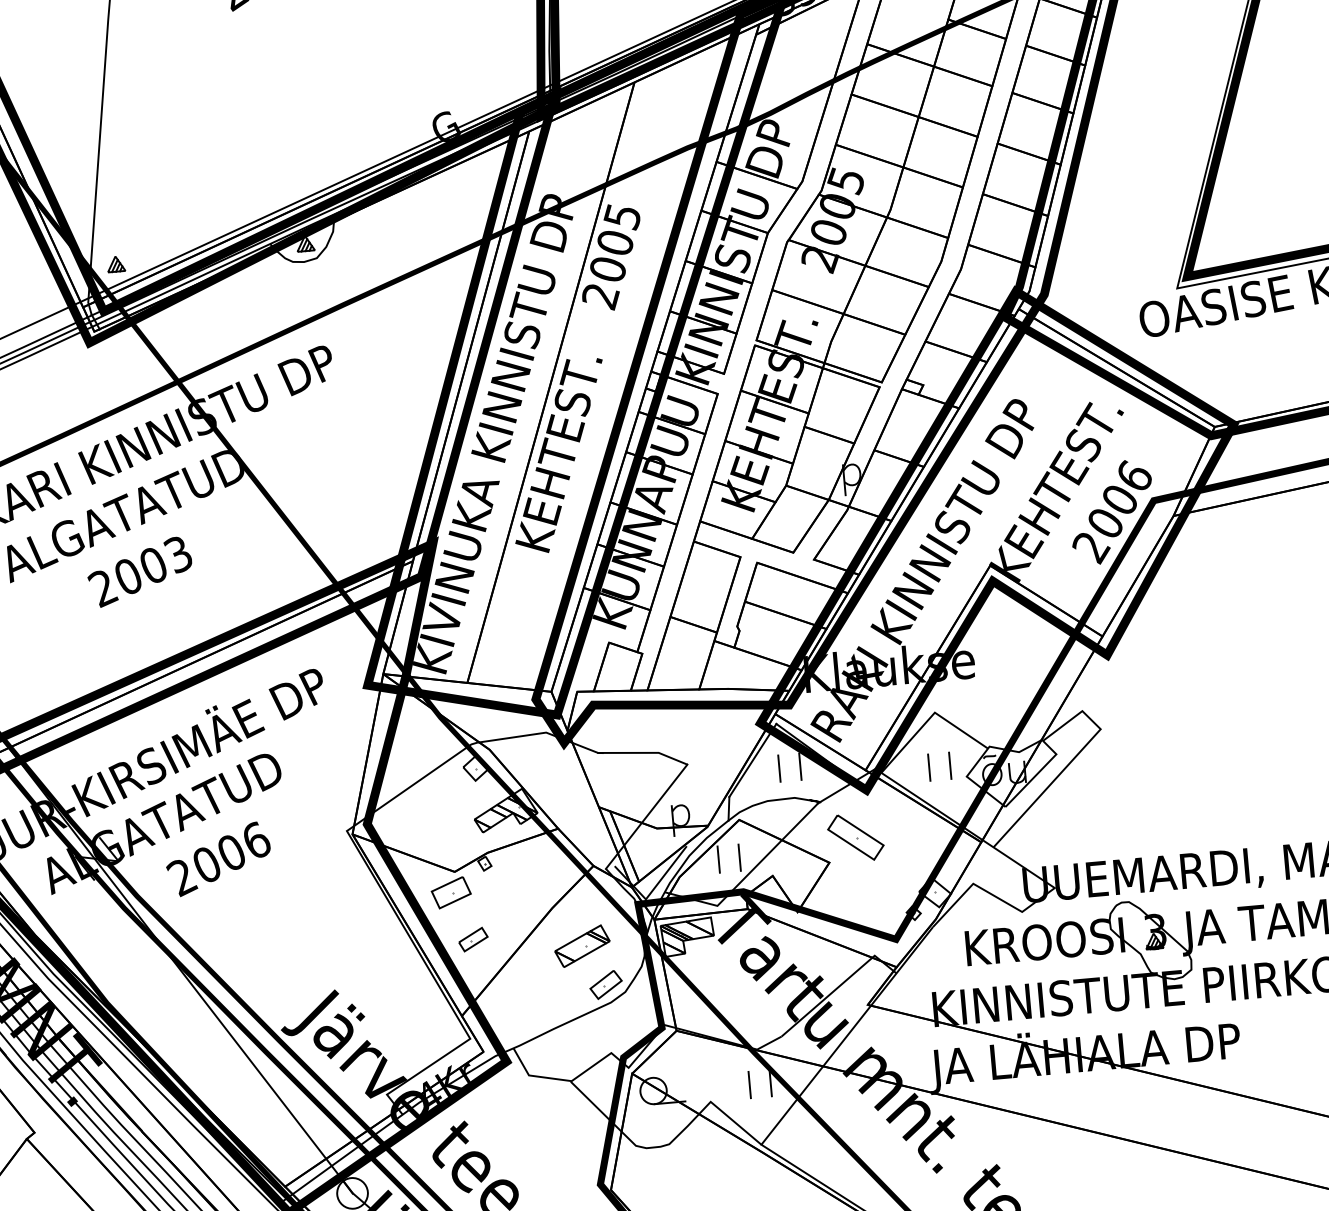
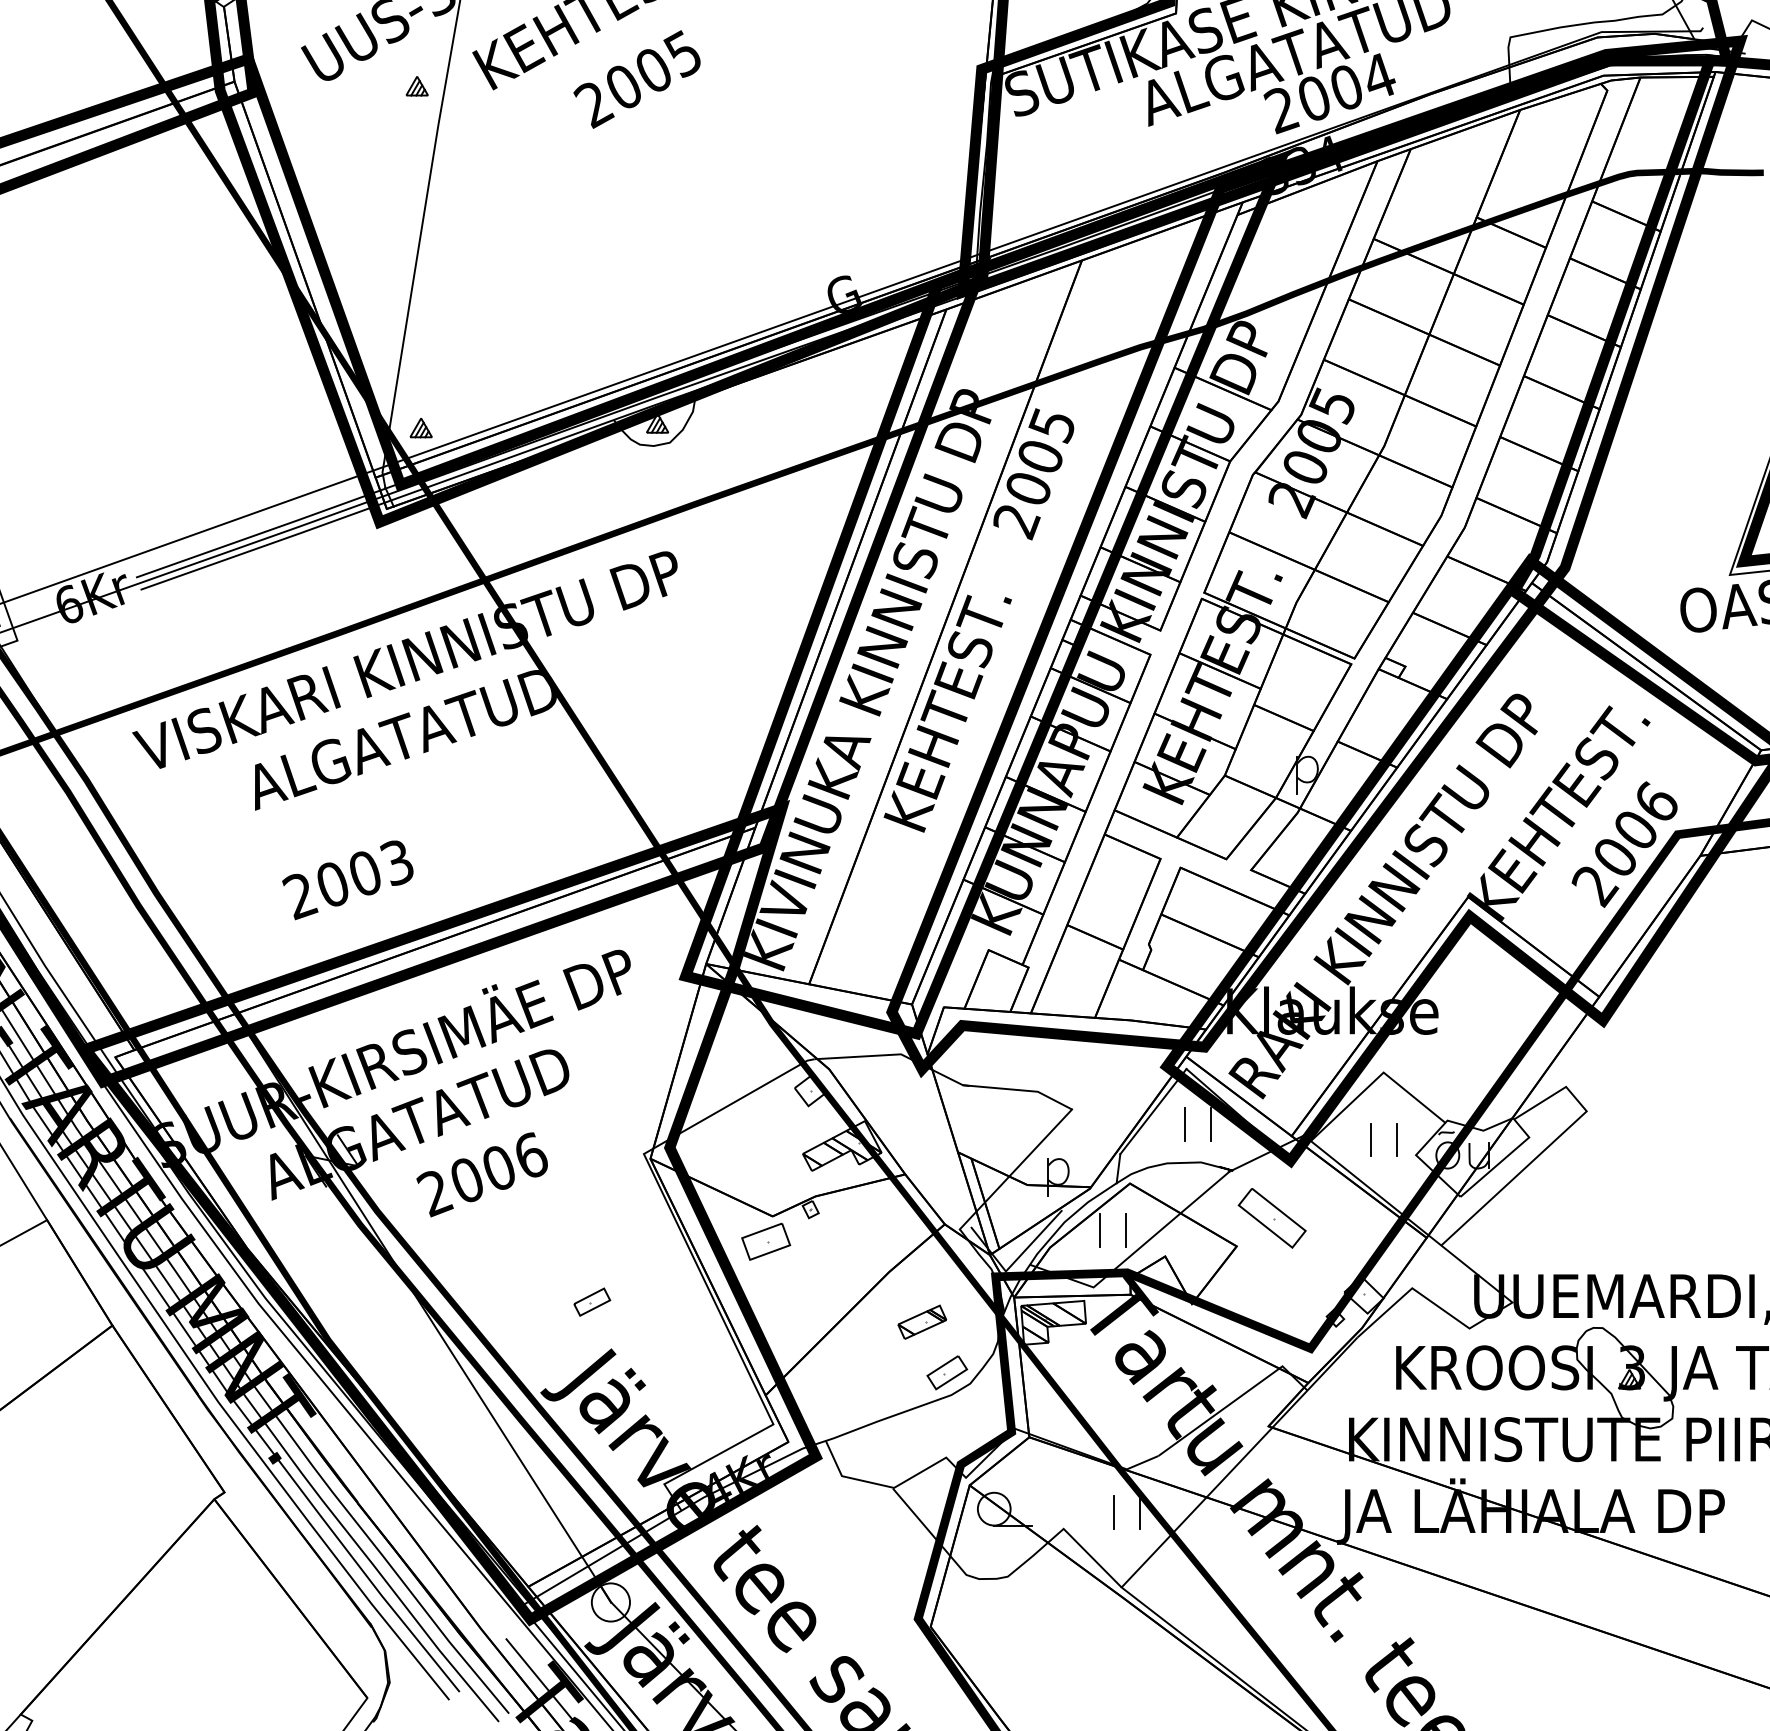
text: (139, 572) -> (347, 880), moved
part: (473, 939) -> (592, 1301), moved
part: (582, 945) -> (922, 1321), size x0.7

